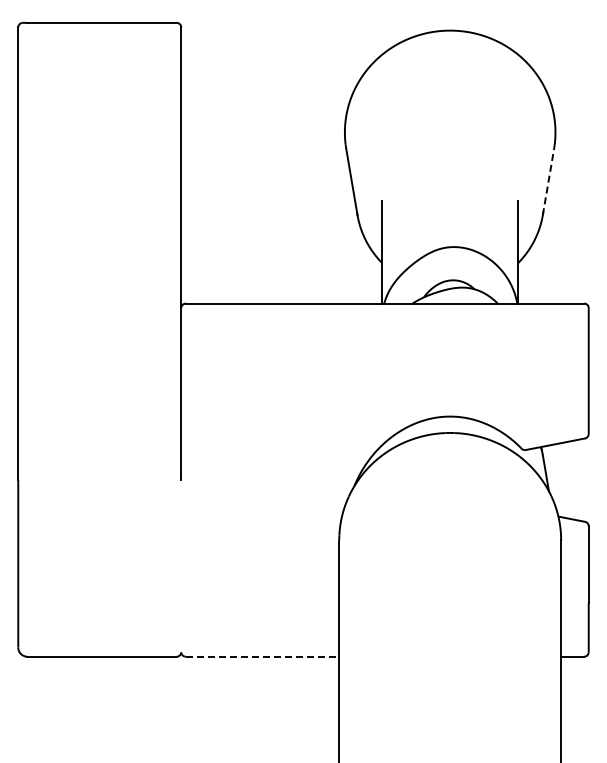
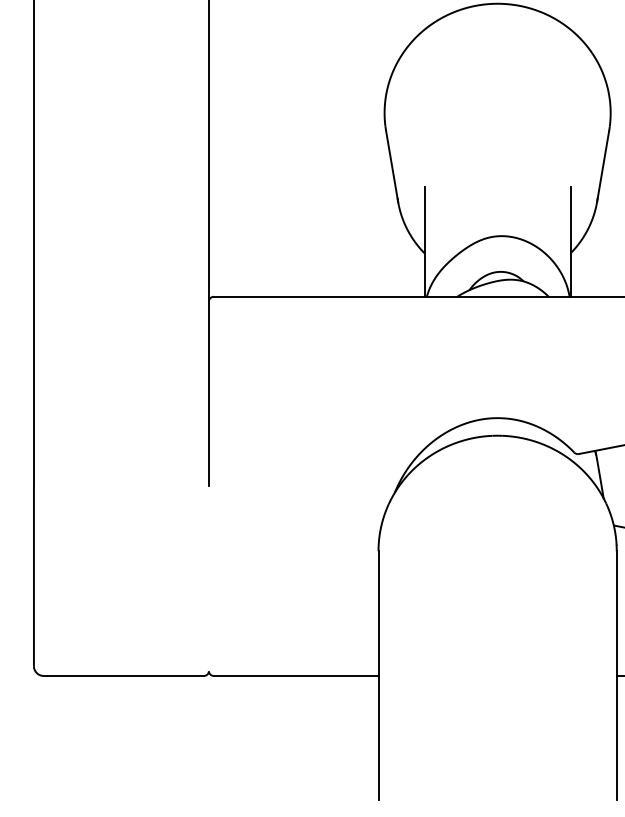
line: (548, 182) -> (603, 166), dashed -> solid
line: (262, 656) -> (296, 675), dashed -> solid

